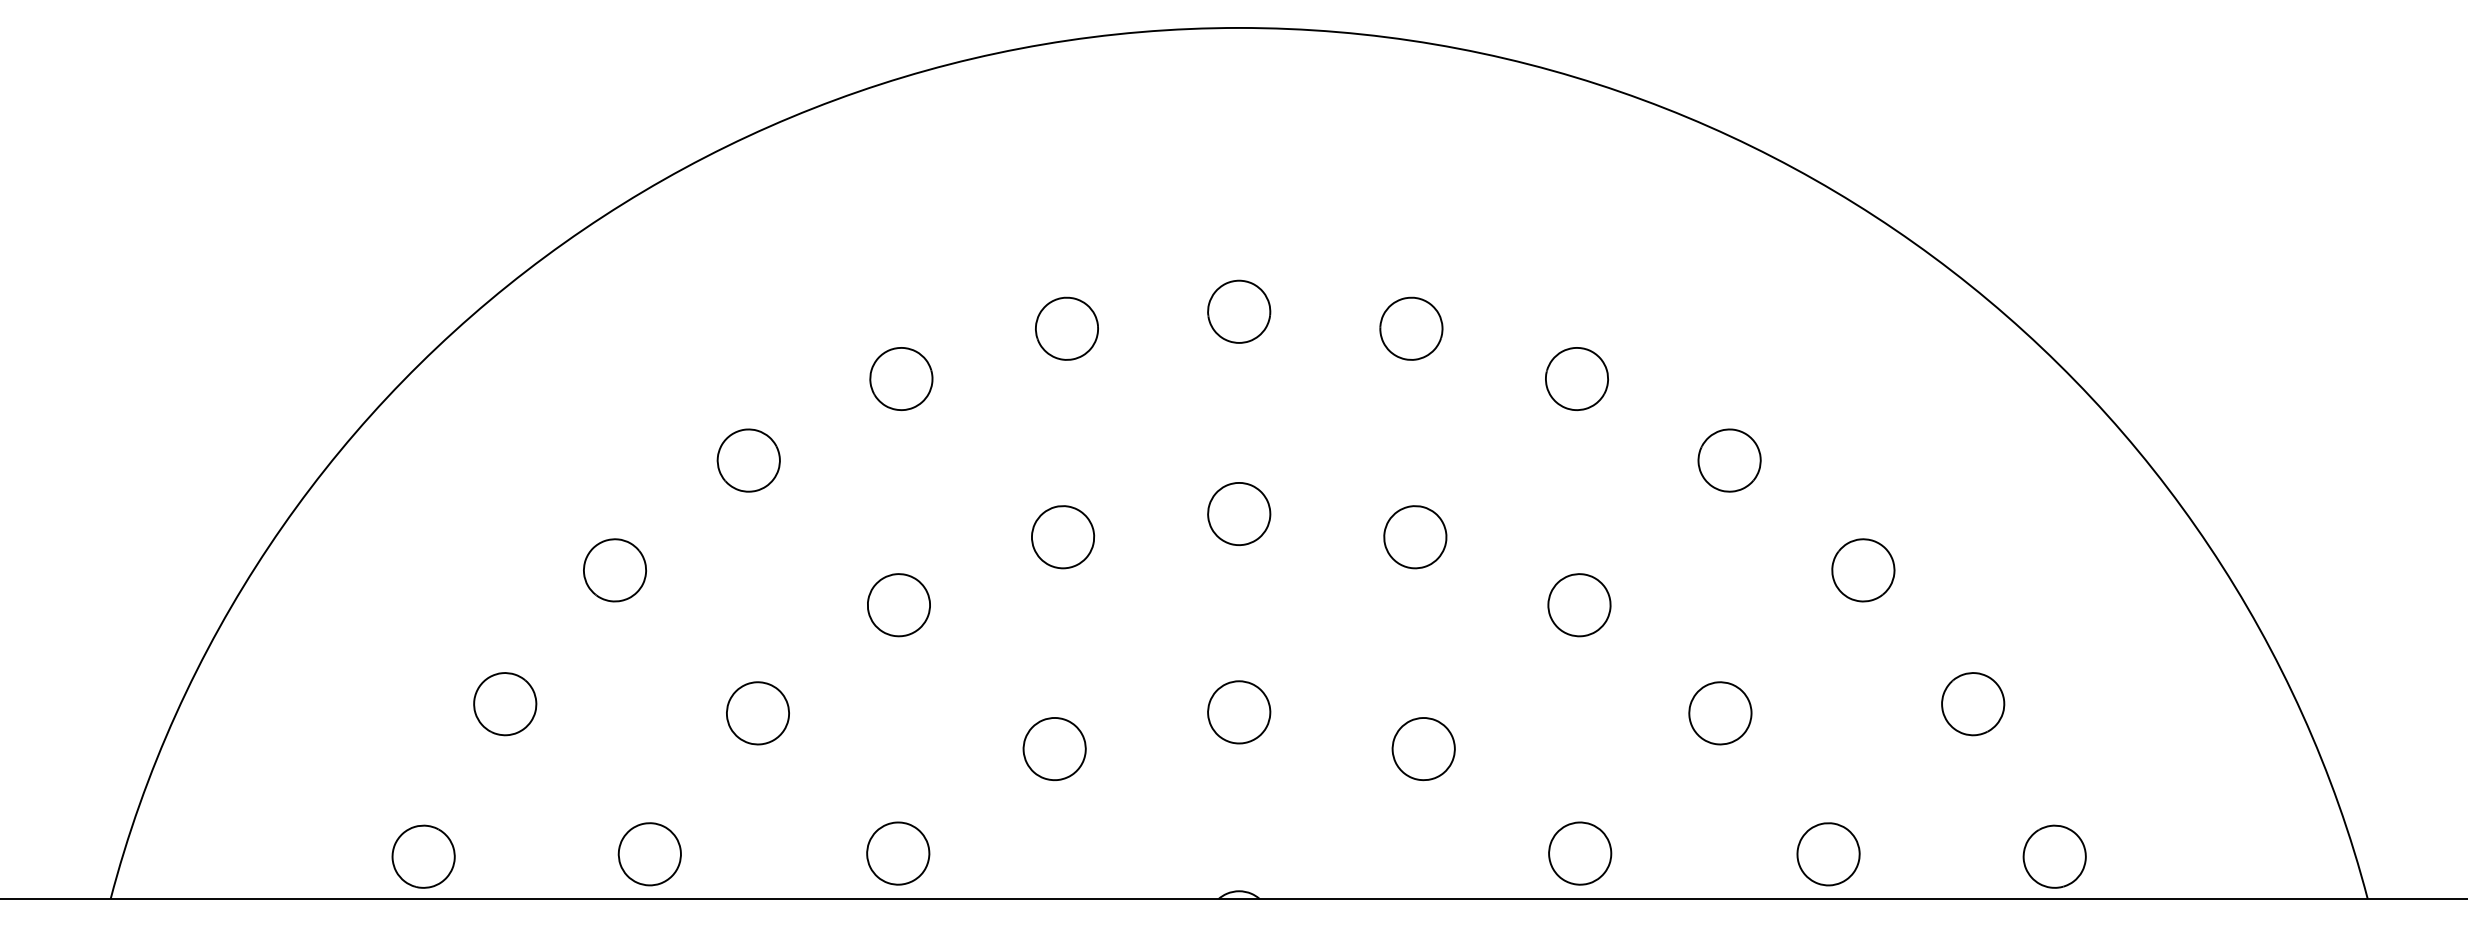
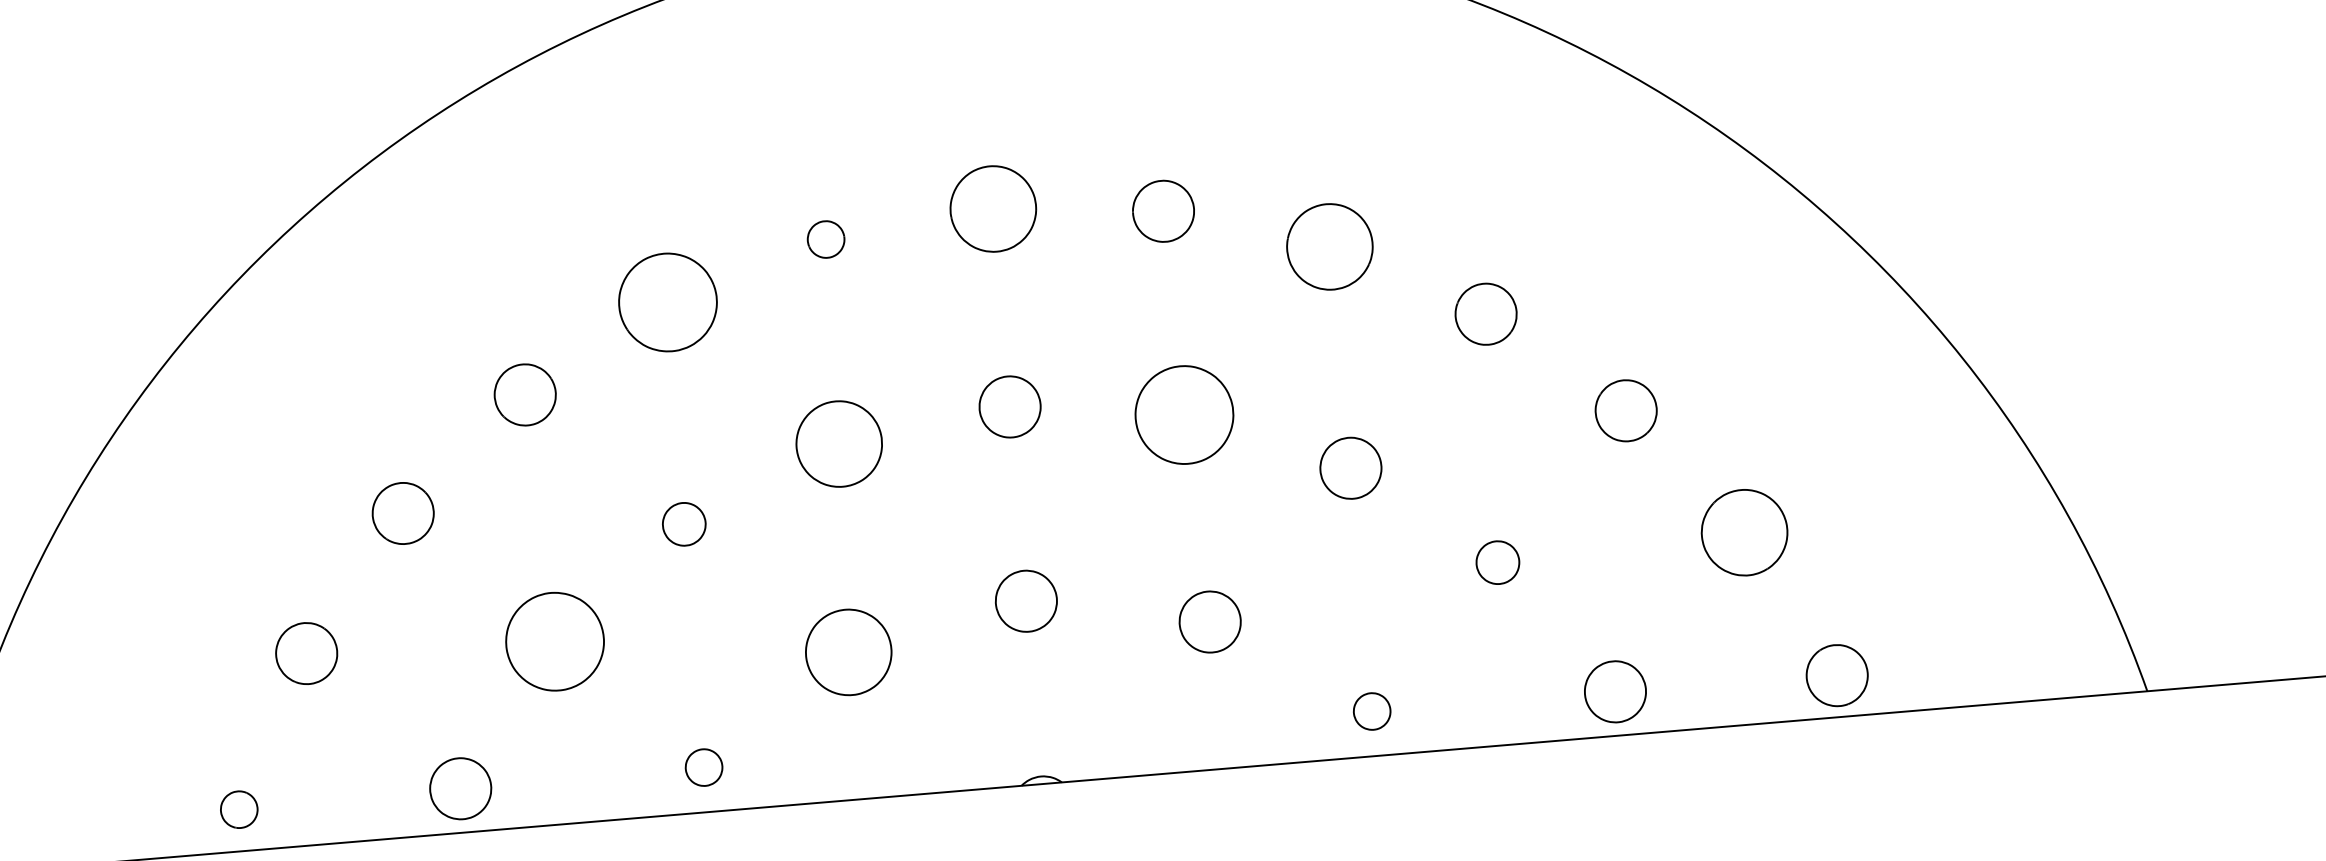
part: (1239, 311) -> (993, 208), size x1.4
part: (1066, 328) -> (825, 239), size x0.6
part: (901, 378) -> (668, 301), size x1.6
part: (1576, 378) -> (1329, 246), size x1.4
part: (1063, 537) -> (839, 444), size x1.4
part: (1415, 537) -> (1184, 415), size x1.6
part: (898, 605) -> (683, 524), size x0.7
part: (1973, 704) -> (1745, 533), size x1.4
part: (757, 713) -> (554, 641), size x1.6
part: (1720, 713) -> (1497, 562), size x0.7
part: (1054, 748) -> (848, 651), size x1.4
part: (898, 853) -> (704, 767), size x0.6
part: (1580, 853) -> (1372, 711), size x0.6
part: (423, 856) -> (239, 809), size x0.6

